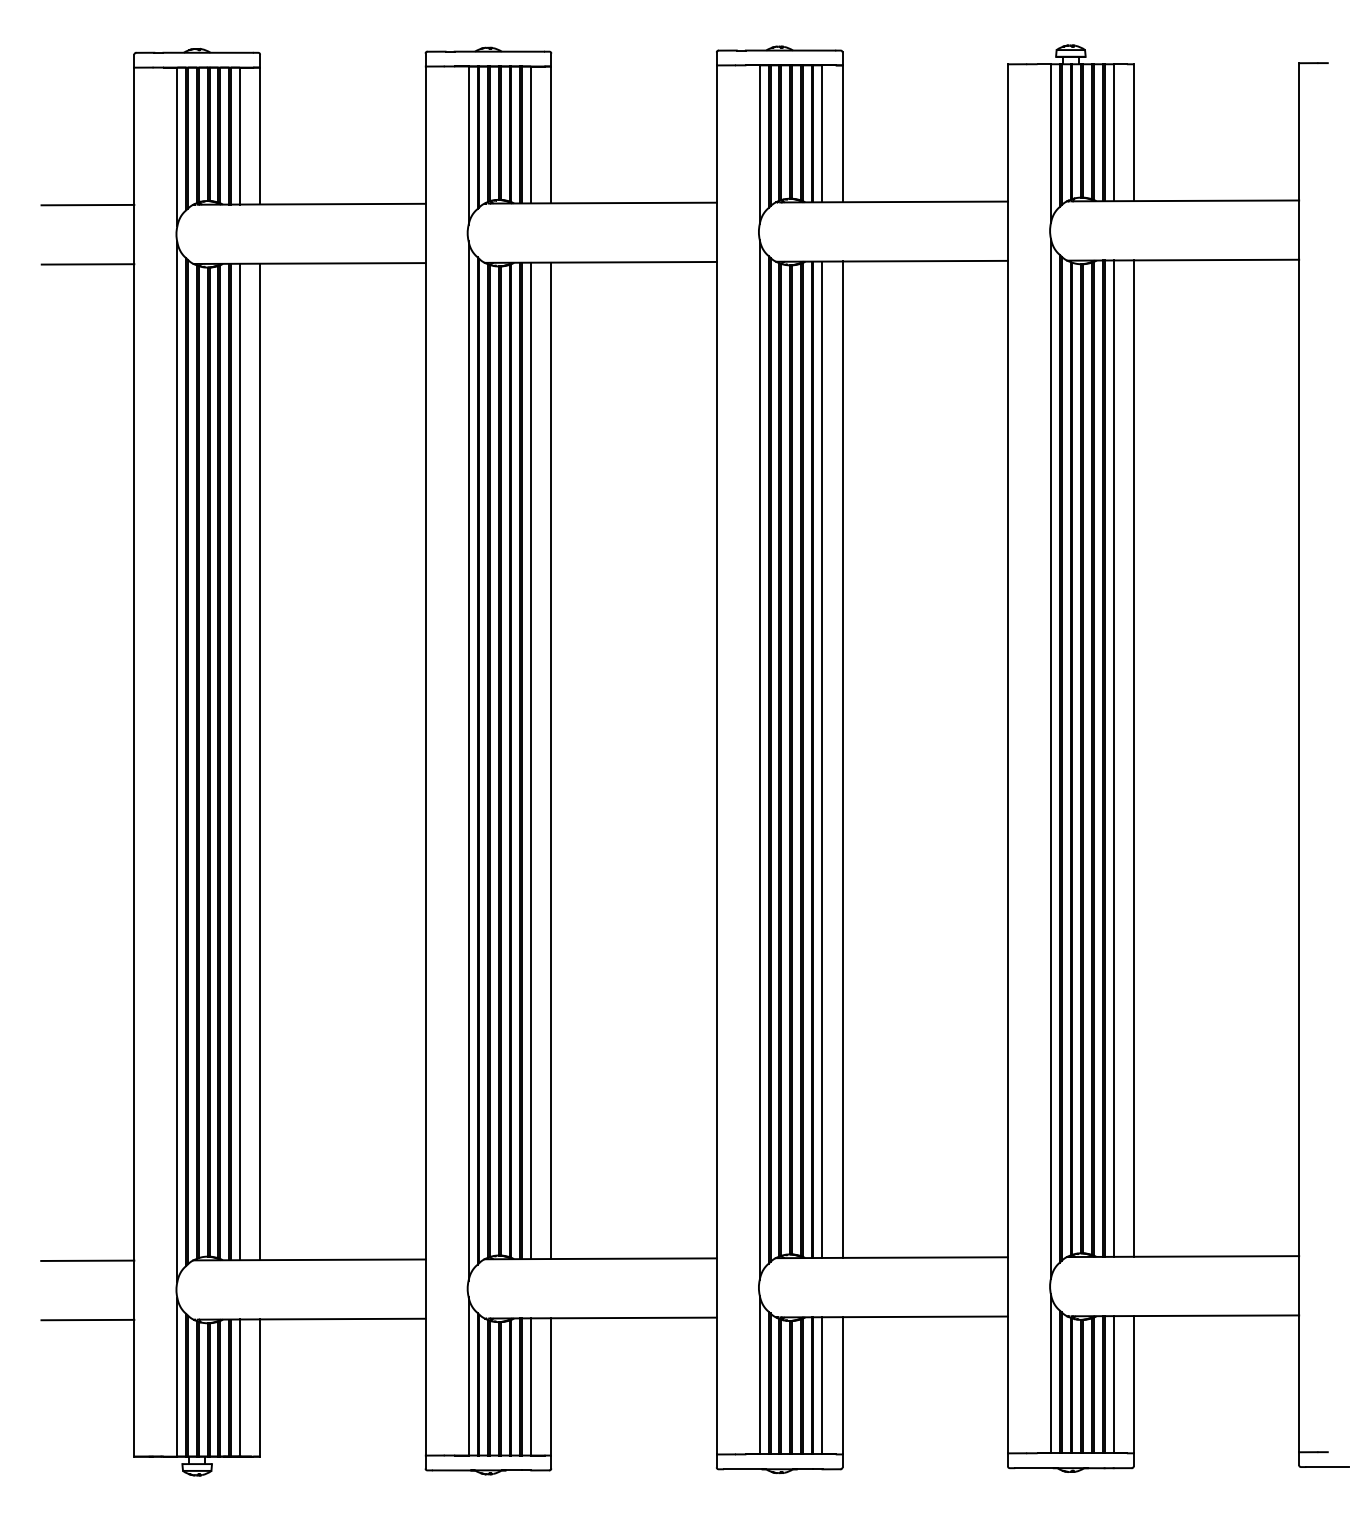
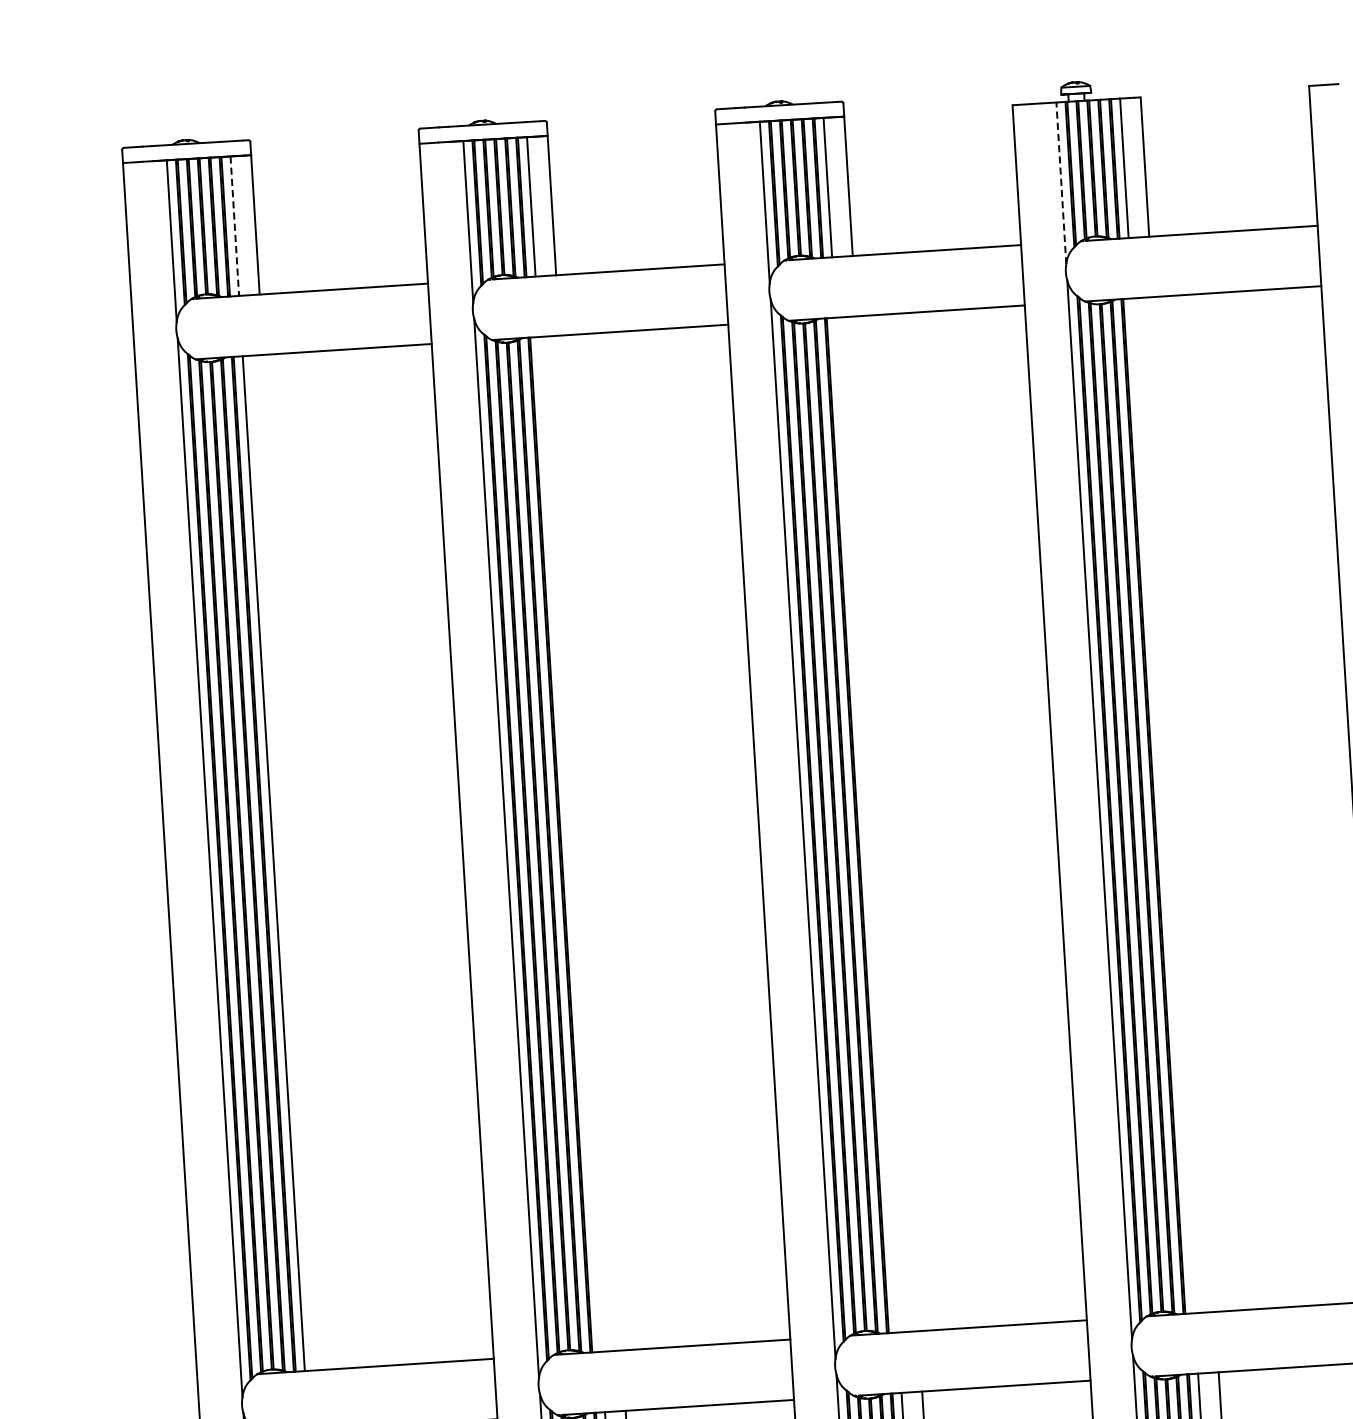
line: (239, 136) -> (234, 226), solid -> dashed
line: (1050, 143) -> (1060, 183), solid -> dashed
line: (87, 204) -> (83, 305), removed
line: (87, 264) -> (87, 366), removed
line: (1113, 758) -> (1163, 805), removed
line: (1133, 758) -> (1183, 804), removed
line: (822, 759) -> (867, 824), removed
line: (842, 759) -> (887, 823), removed
line: (531, 760) -> (570, 843), removed
line: (551, 760) -> (591, 842), removed
line: (260, 761) -> (294, 861), removed
line: (87, 1260) -> (149, 1380), removed

